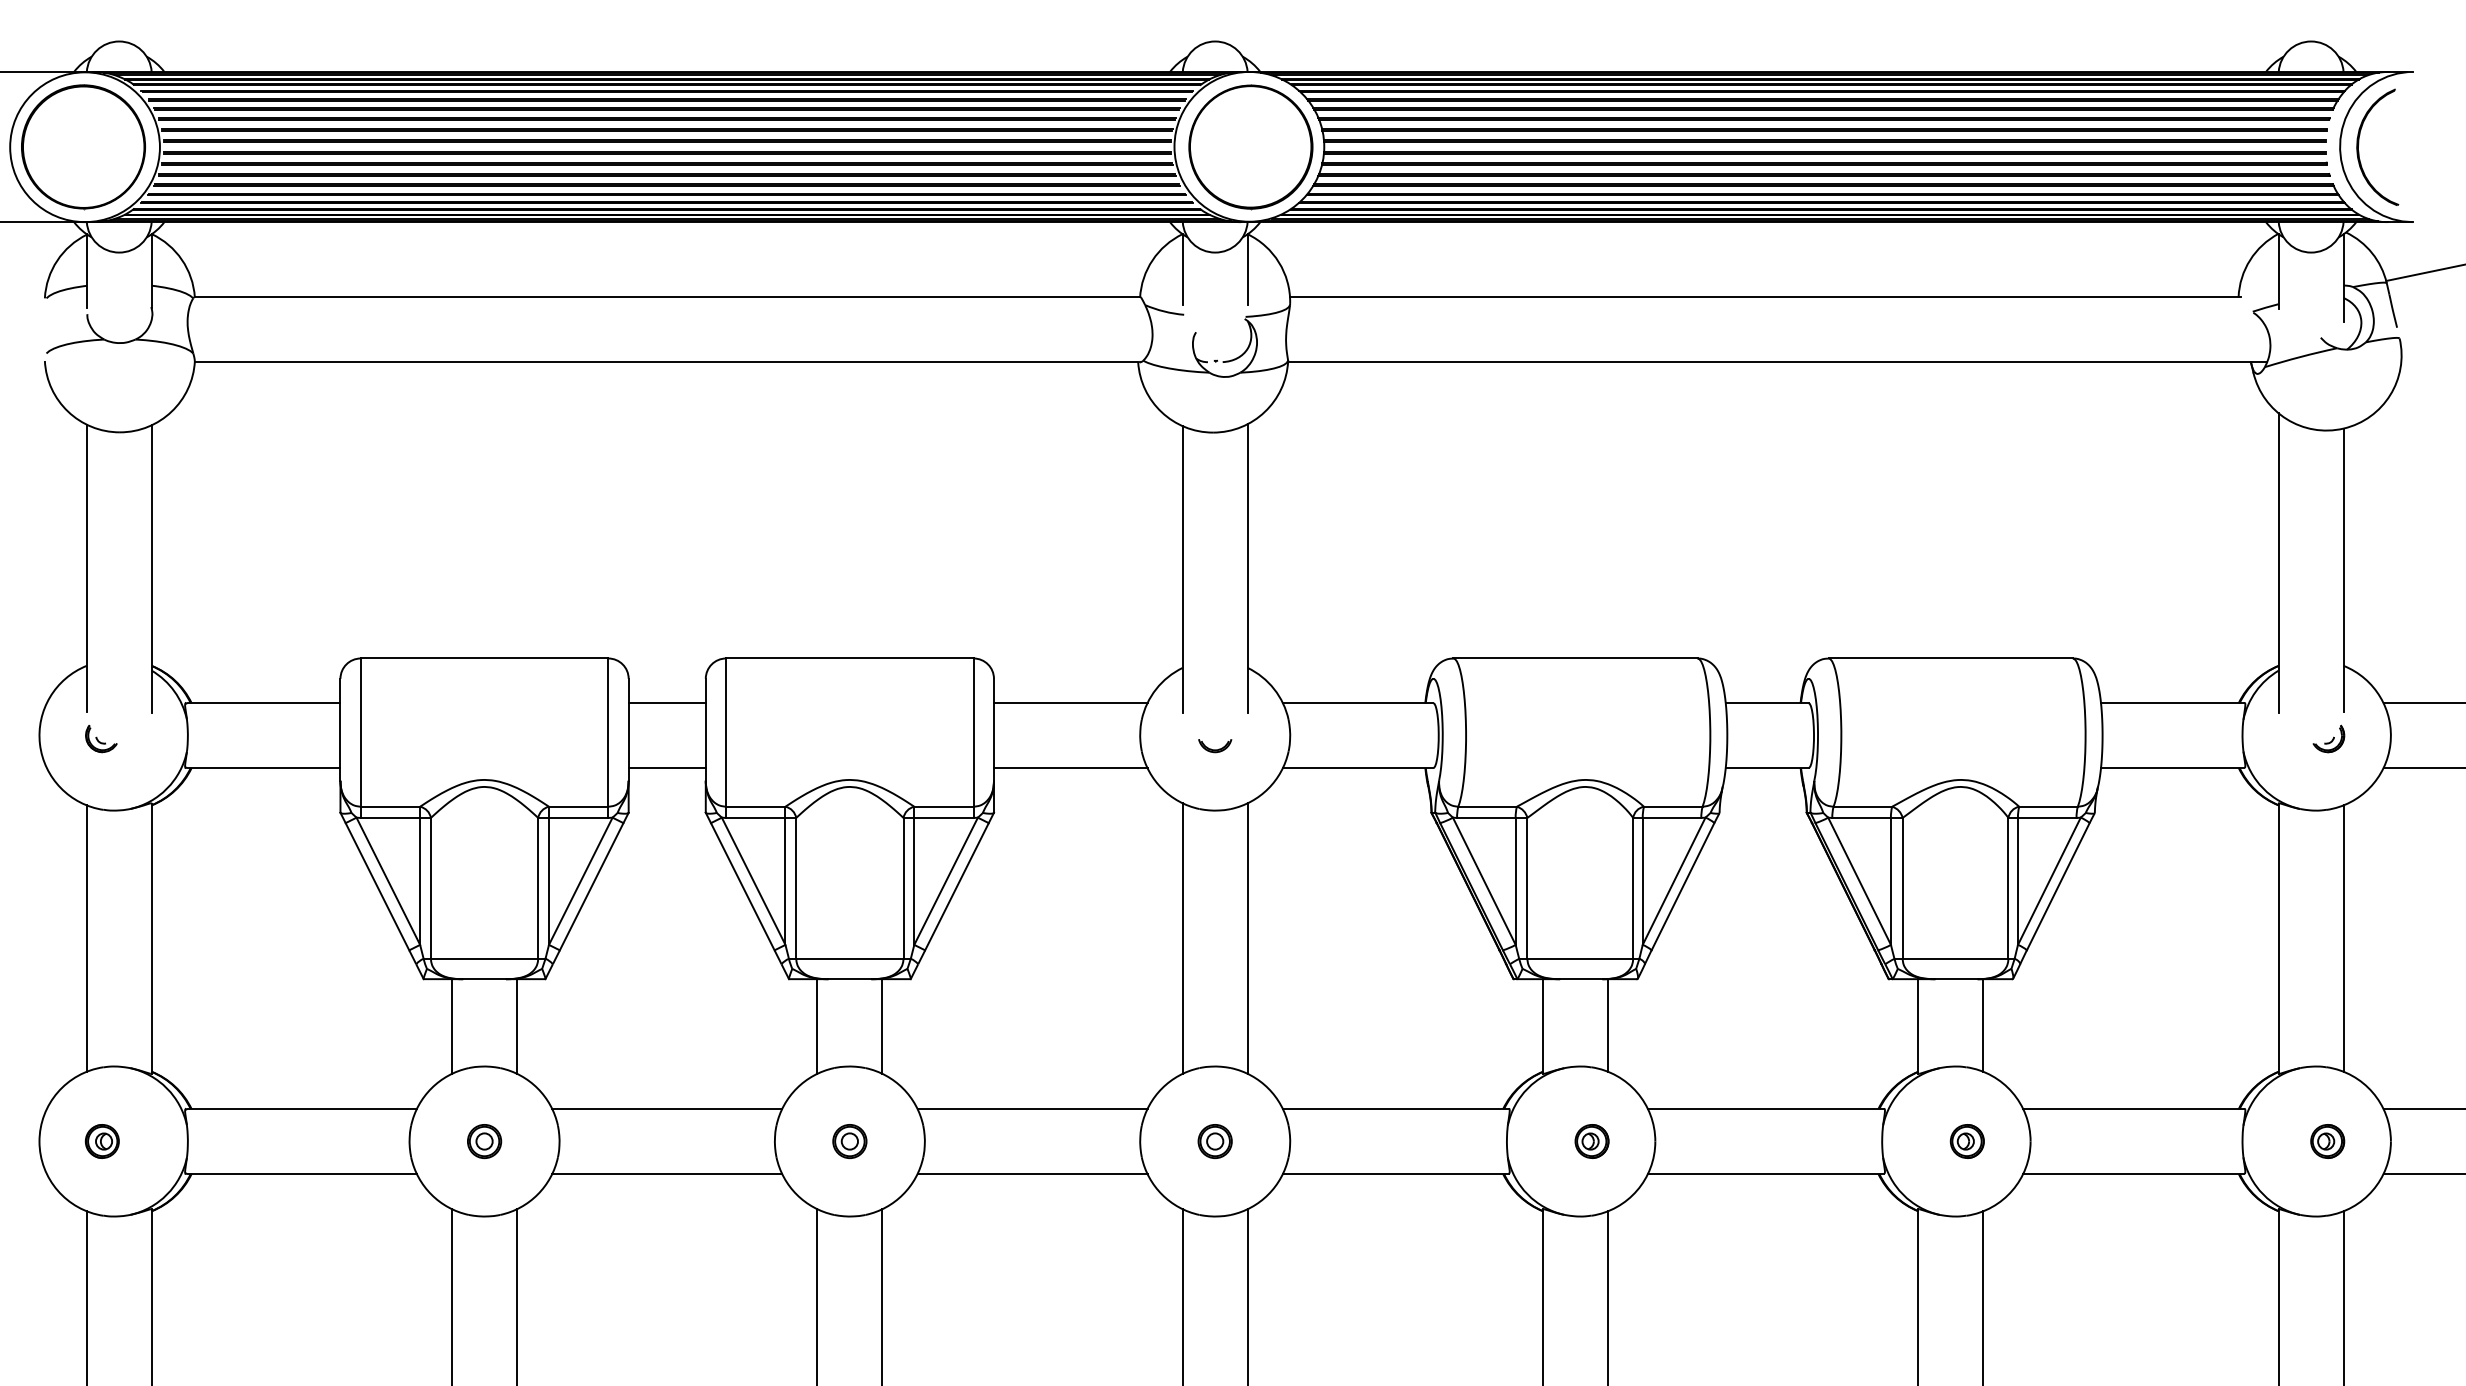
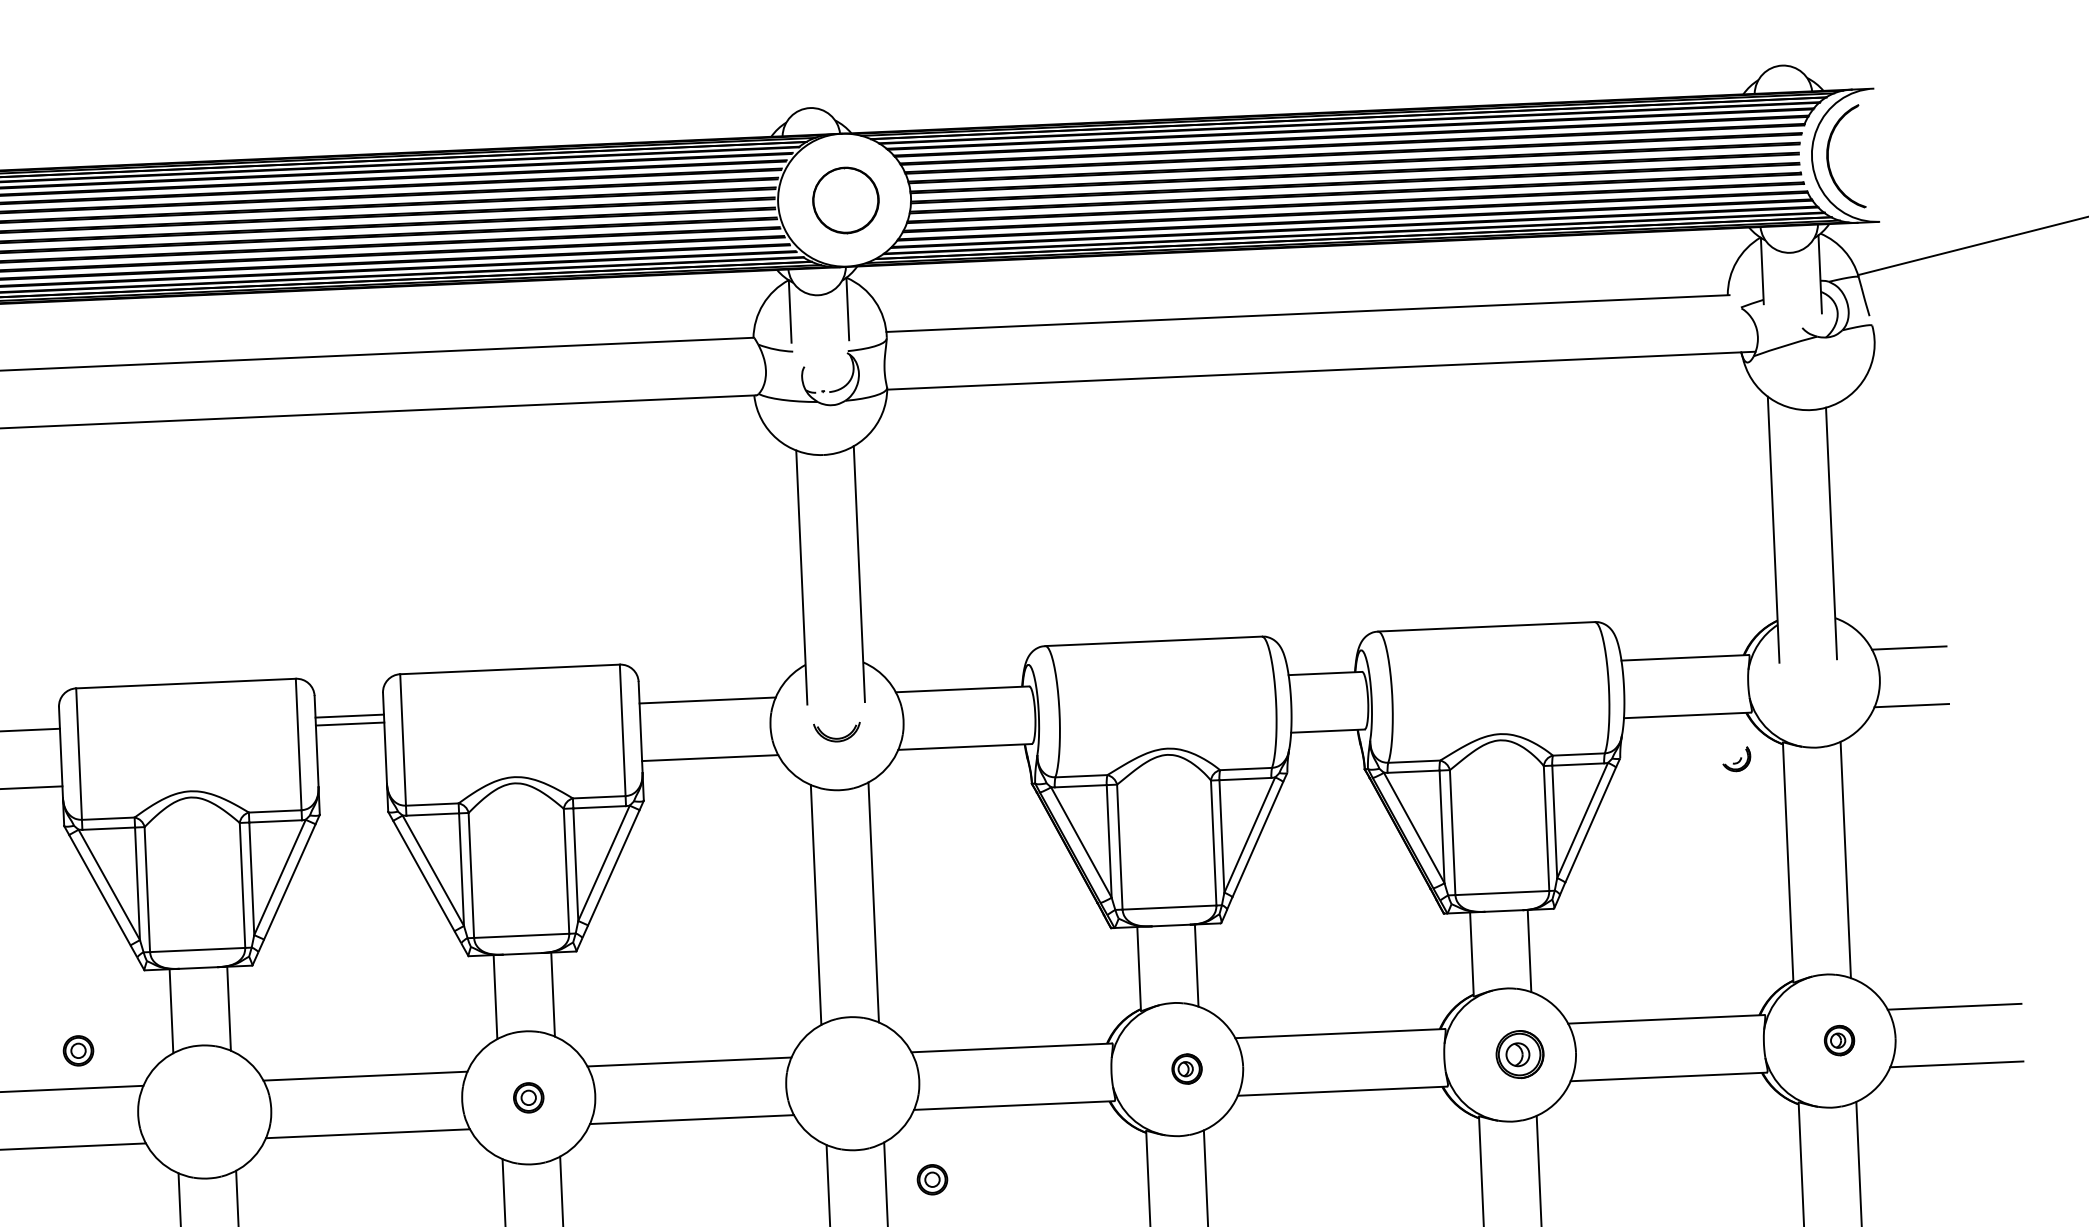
part: (1250, 147) -> (845, 200), size x0.6
part: (2328, 738) -> (1736, 758), moved
part: (1215, 746) -> (837, 733), size x1.6
line: (666, 768) -> (349, 724), moved
part: (484, 1141) -> (78, 1050), moved
part: (1214, 1141) -> (931, 1179), moved
part: (1966, 1141) -> (1519, 1054), size x1.6

